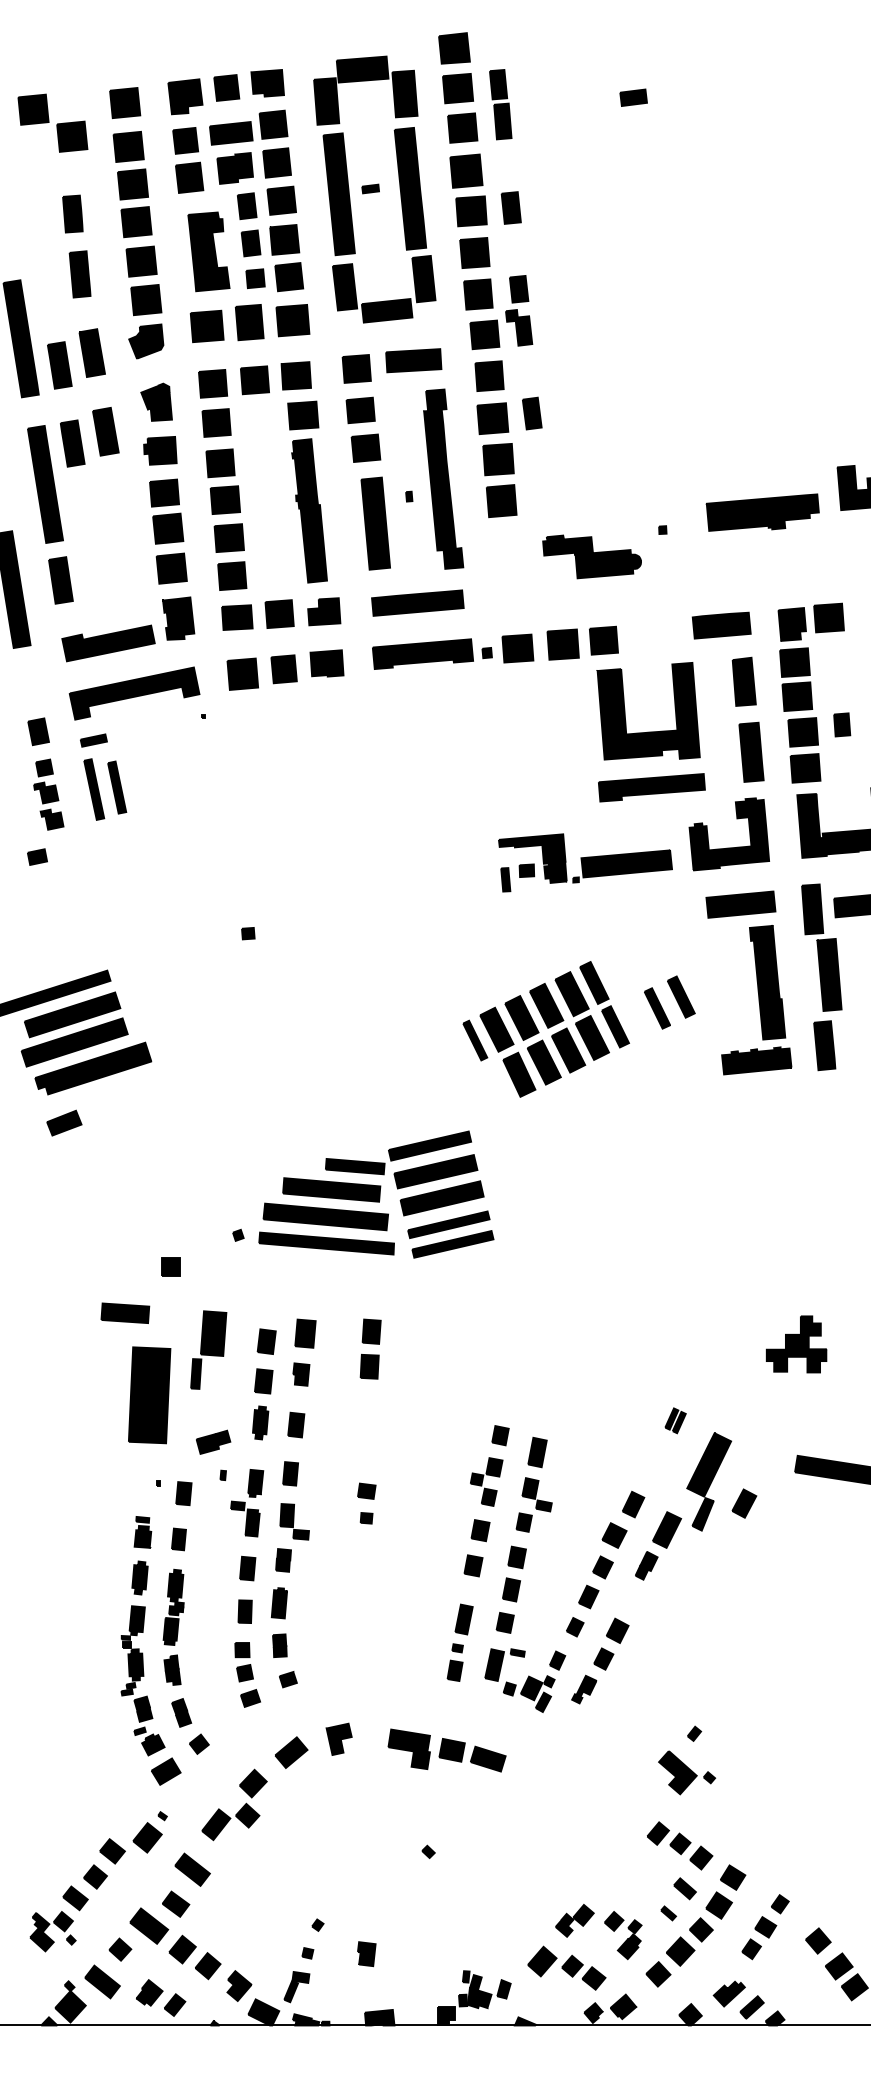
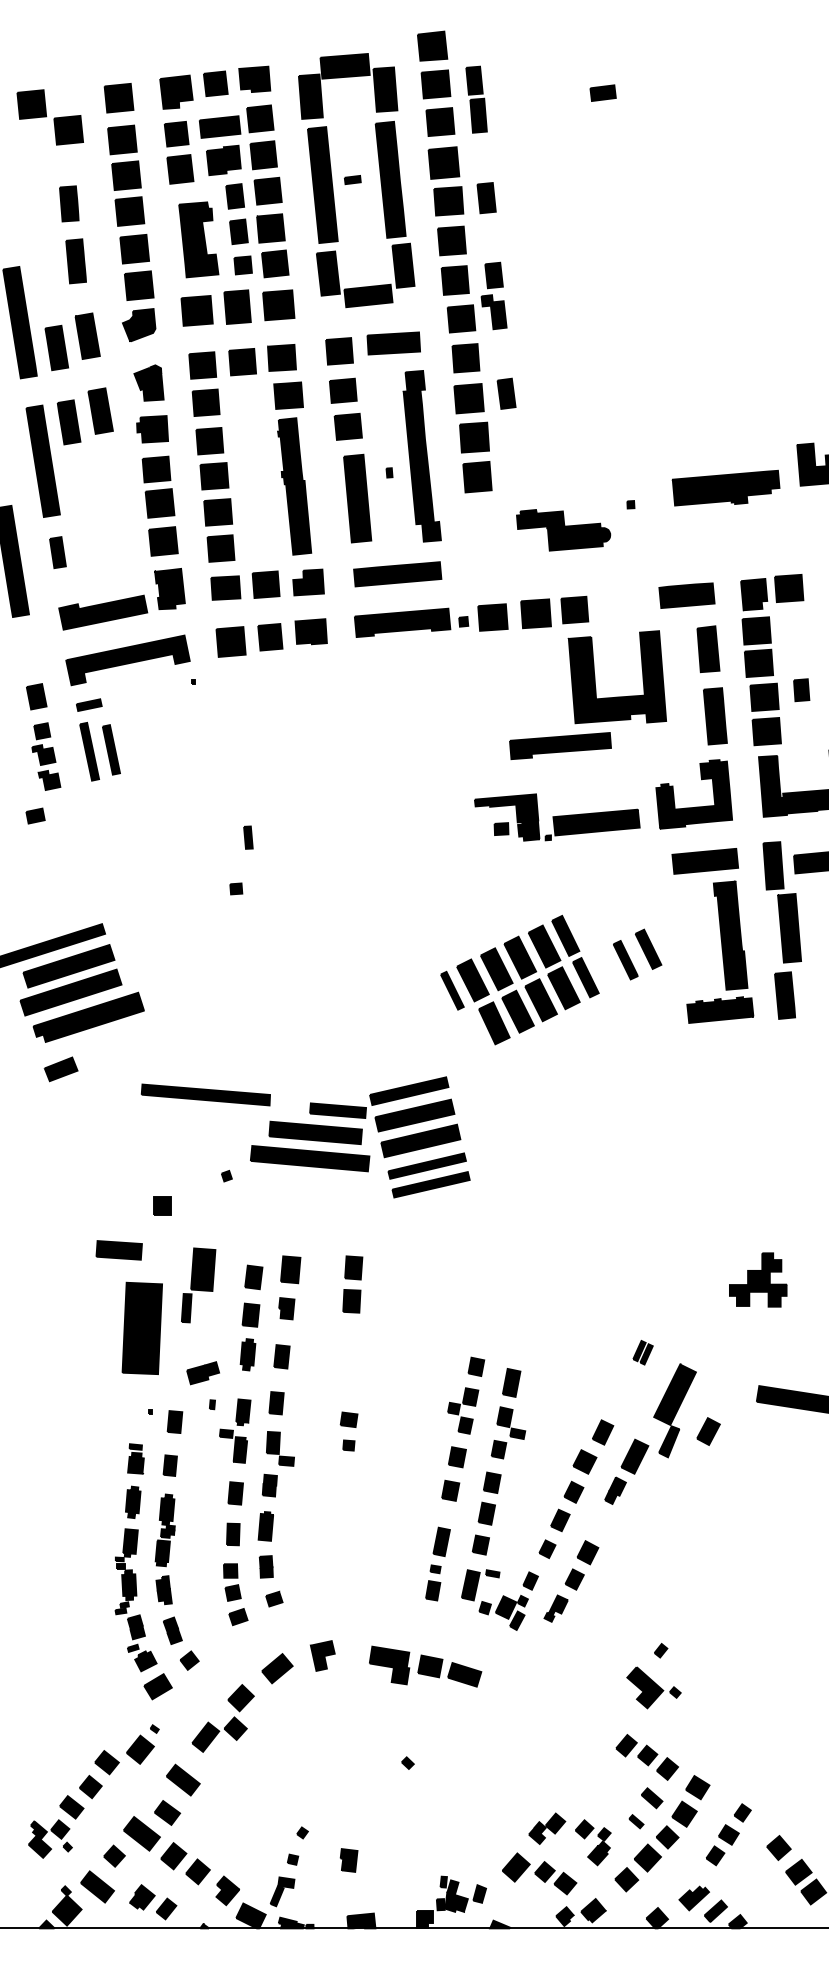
part: (60, 580) -> (57, 552), size x0.7
part: (651, 787) -> (560, 745), moved
part: (505, 879) -> (248, 837), moved
part: (326, 1243) -> (205, 1094), moved

